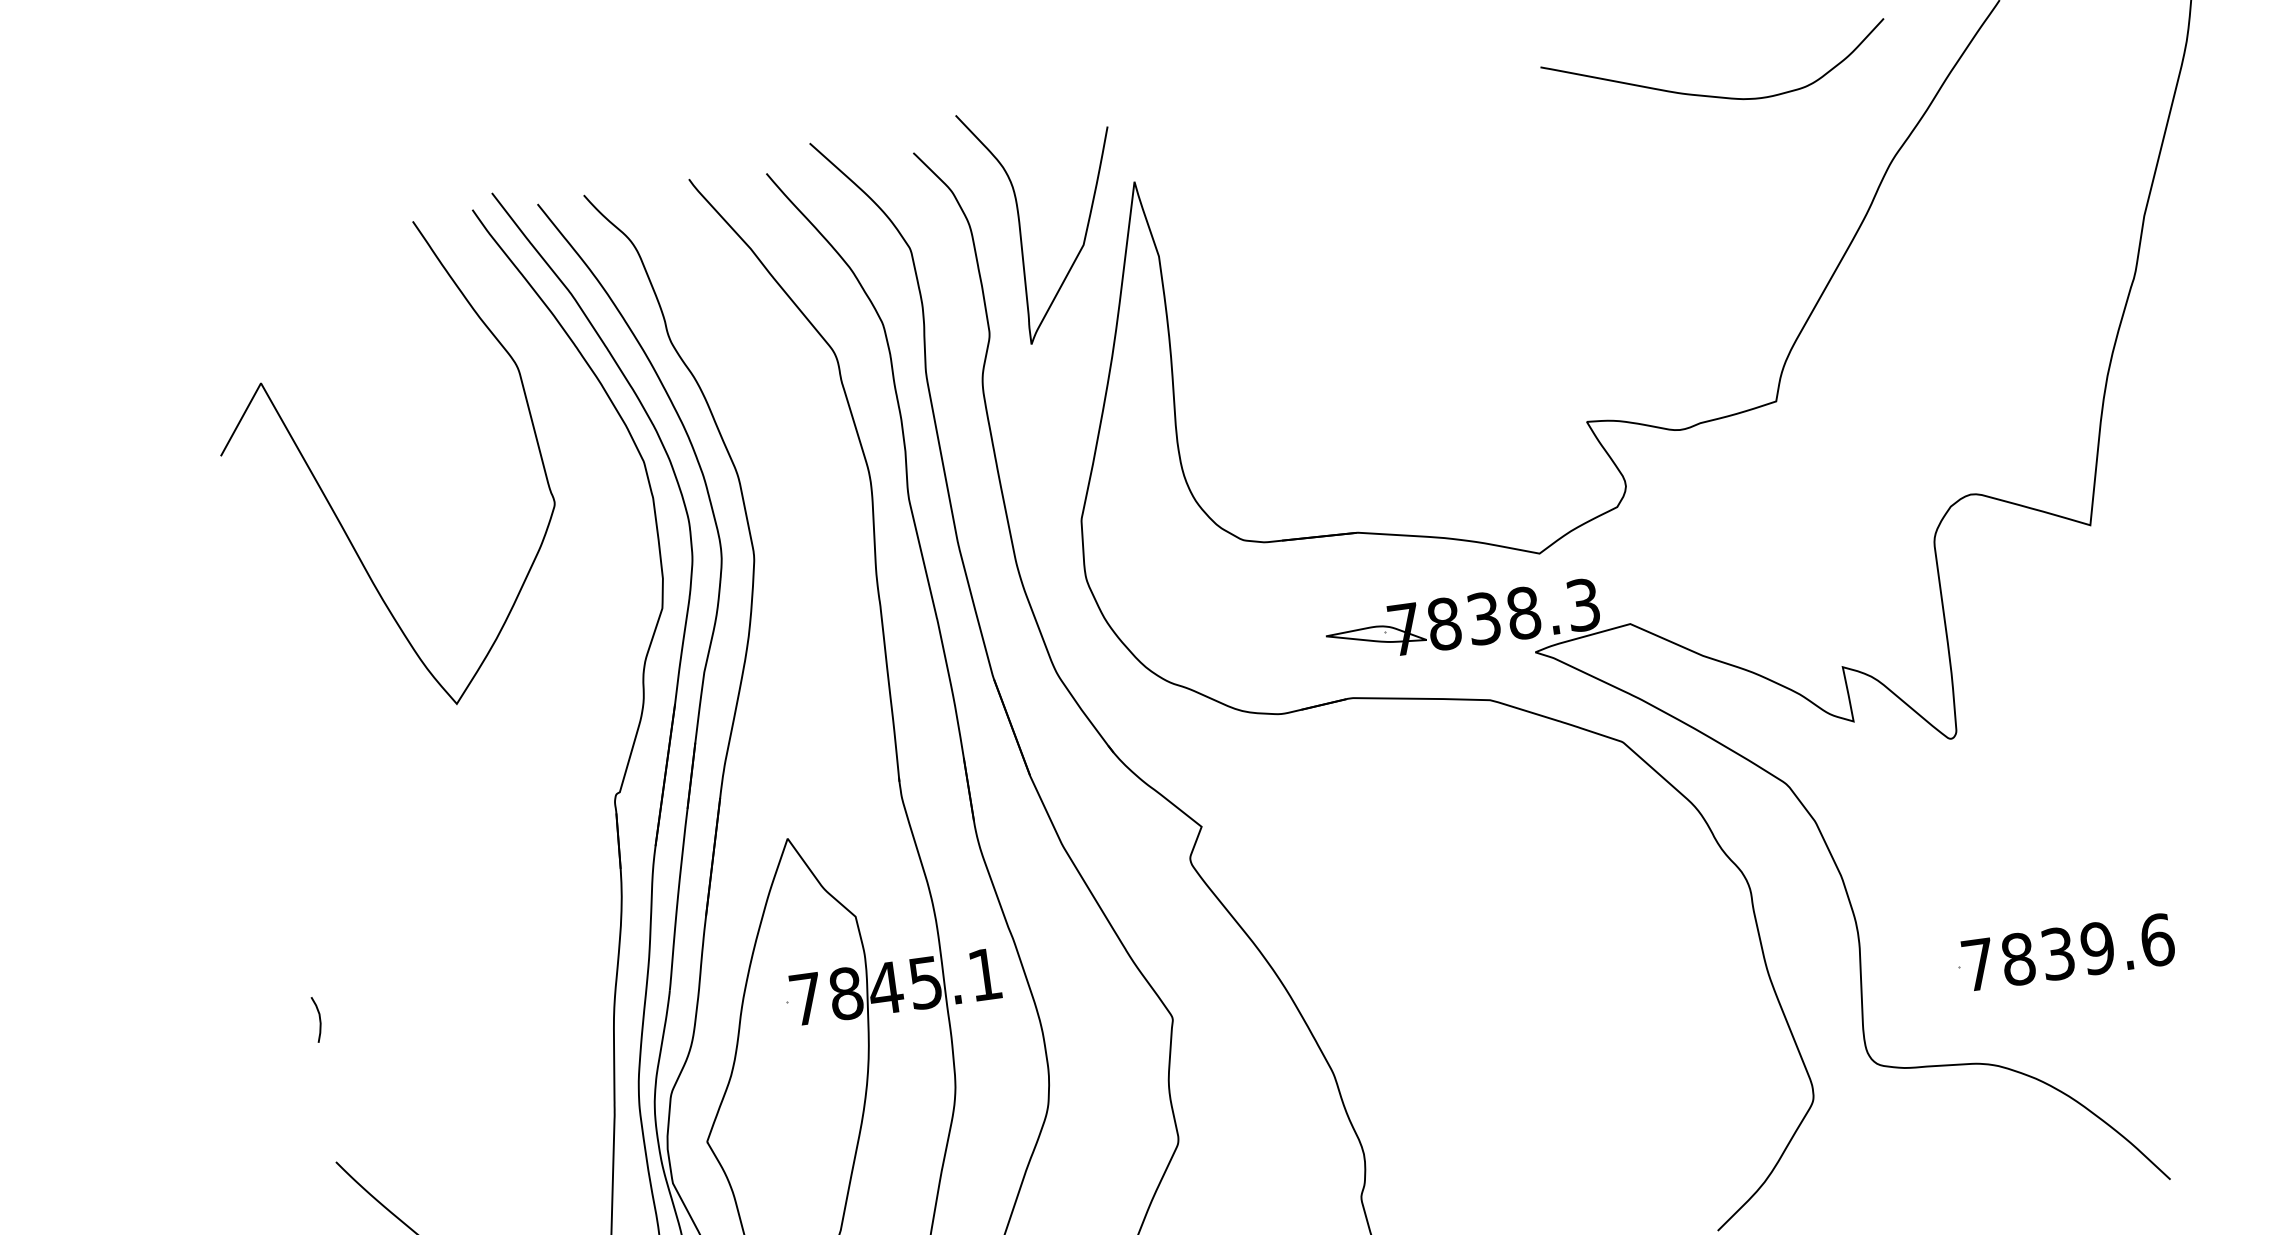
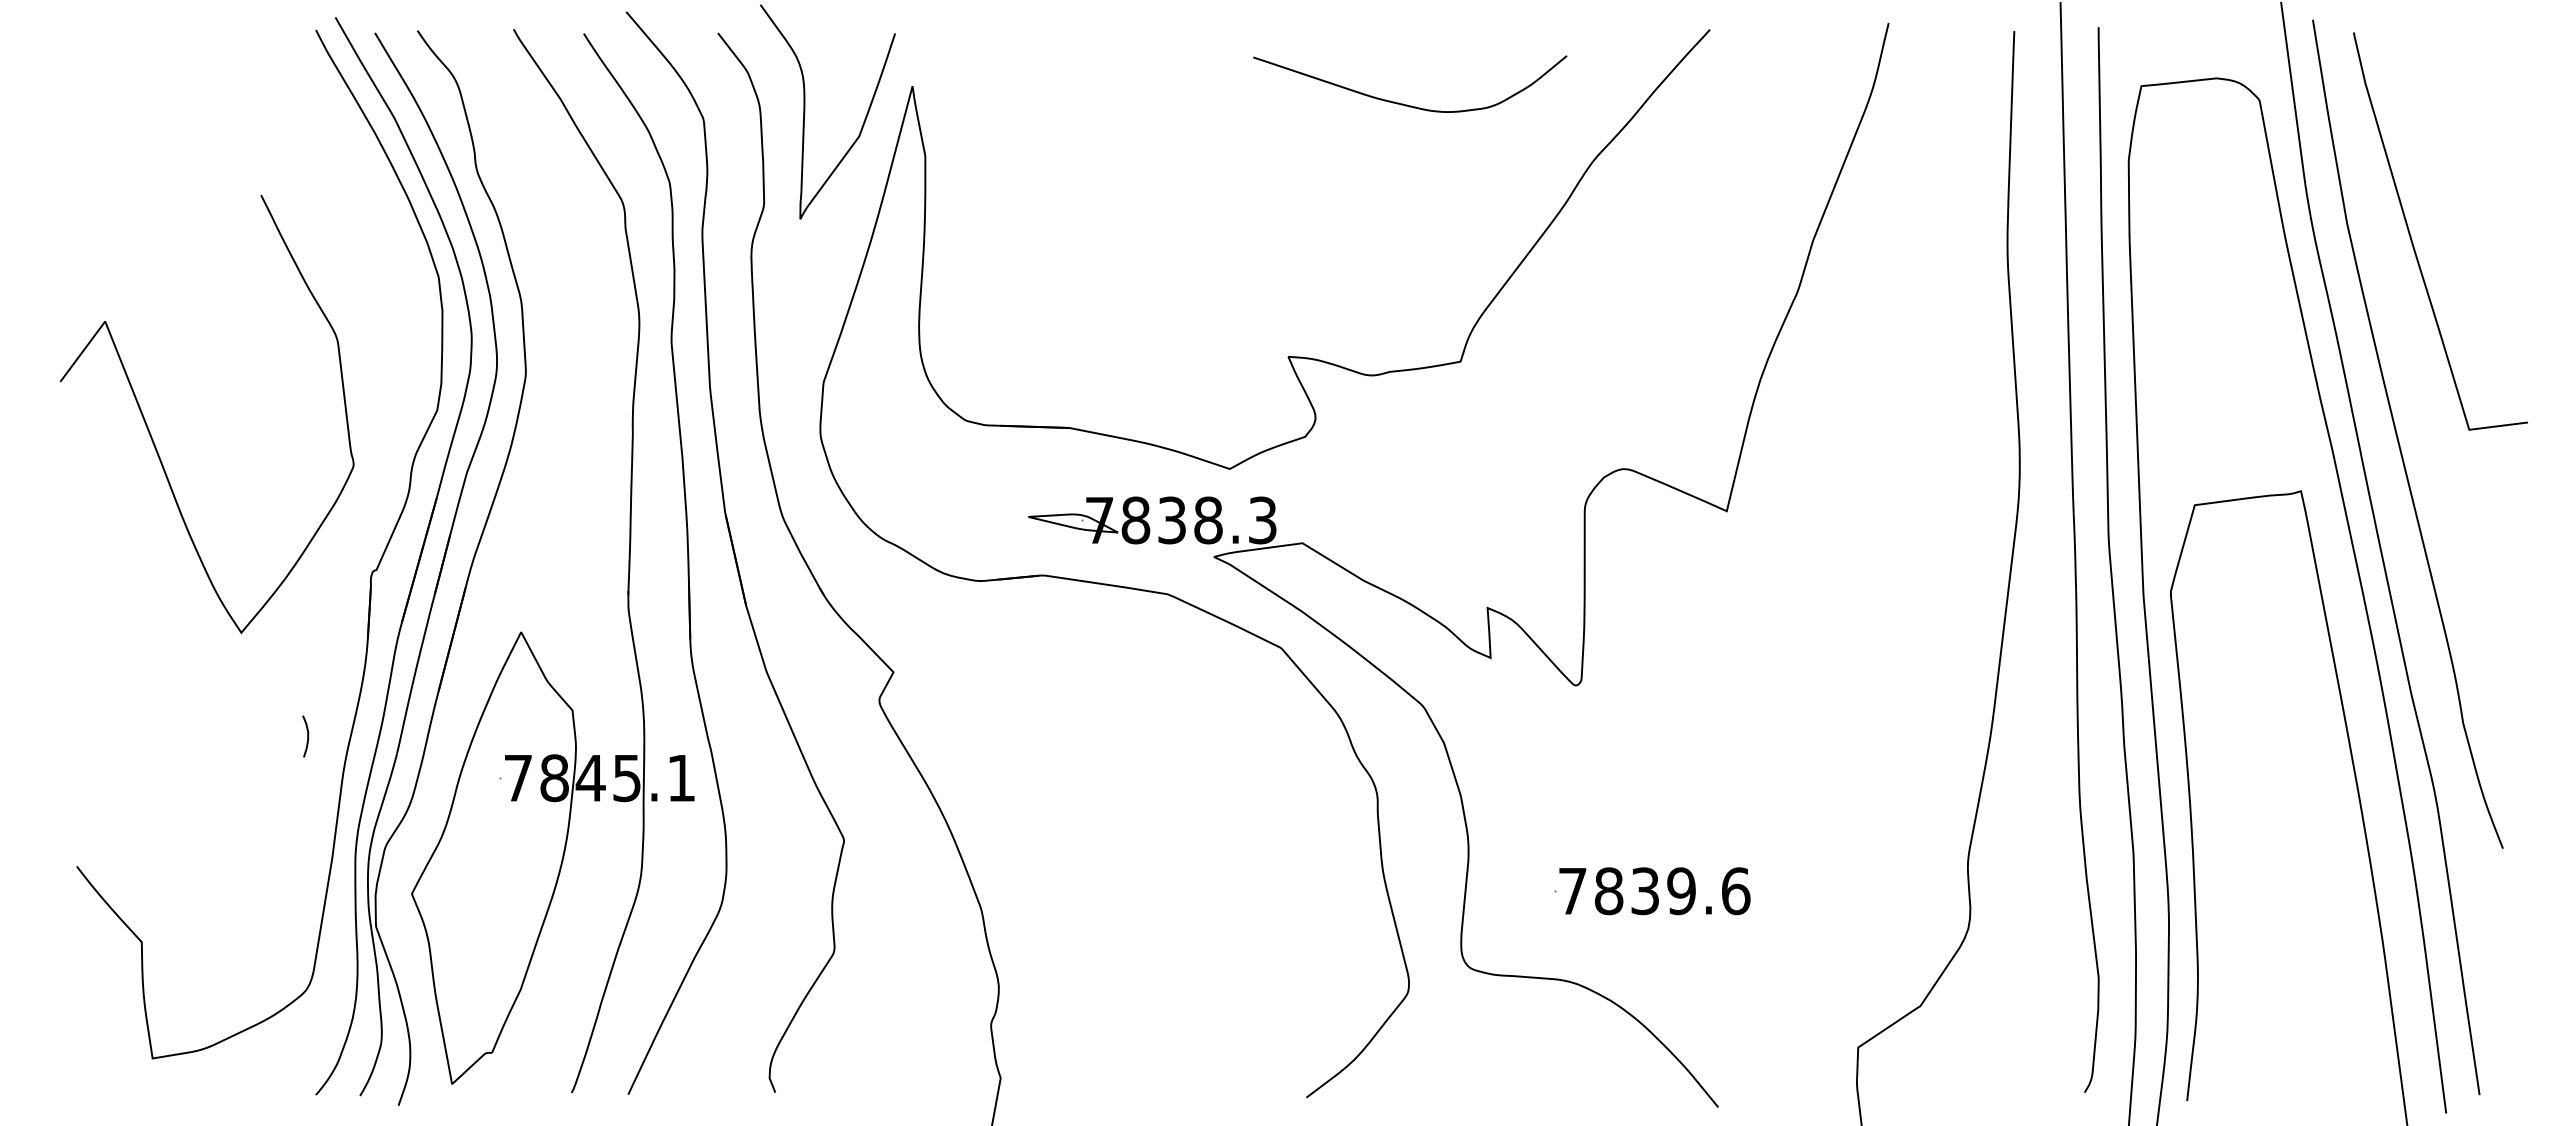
curve: (1711, 95) -> (1403, 103), moved
curve: (328, 500) -> (151, 434), moved
curve: (319, 1019) -> (307, 736), moved

